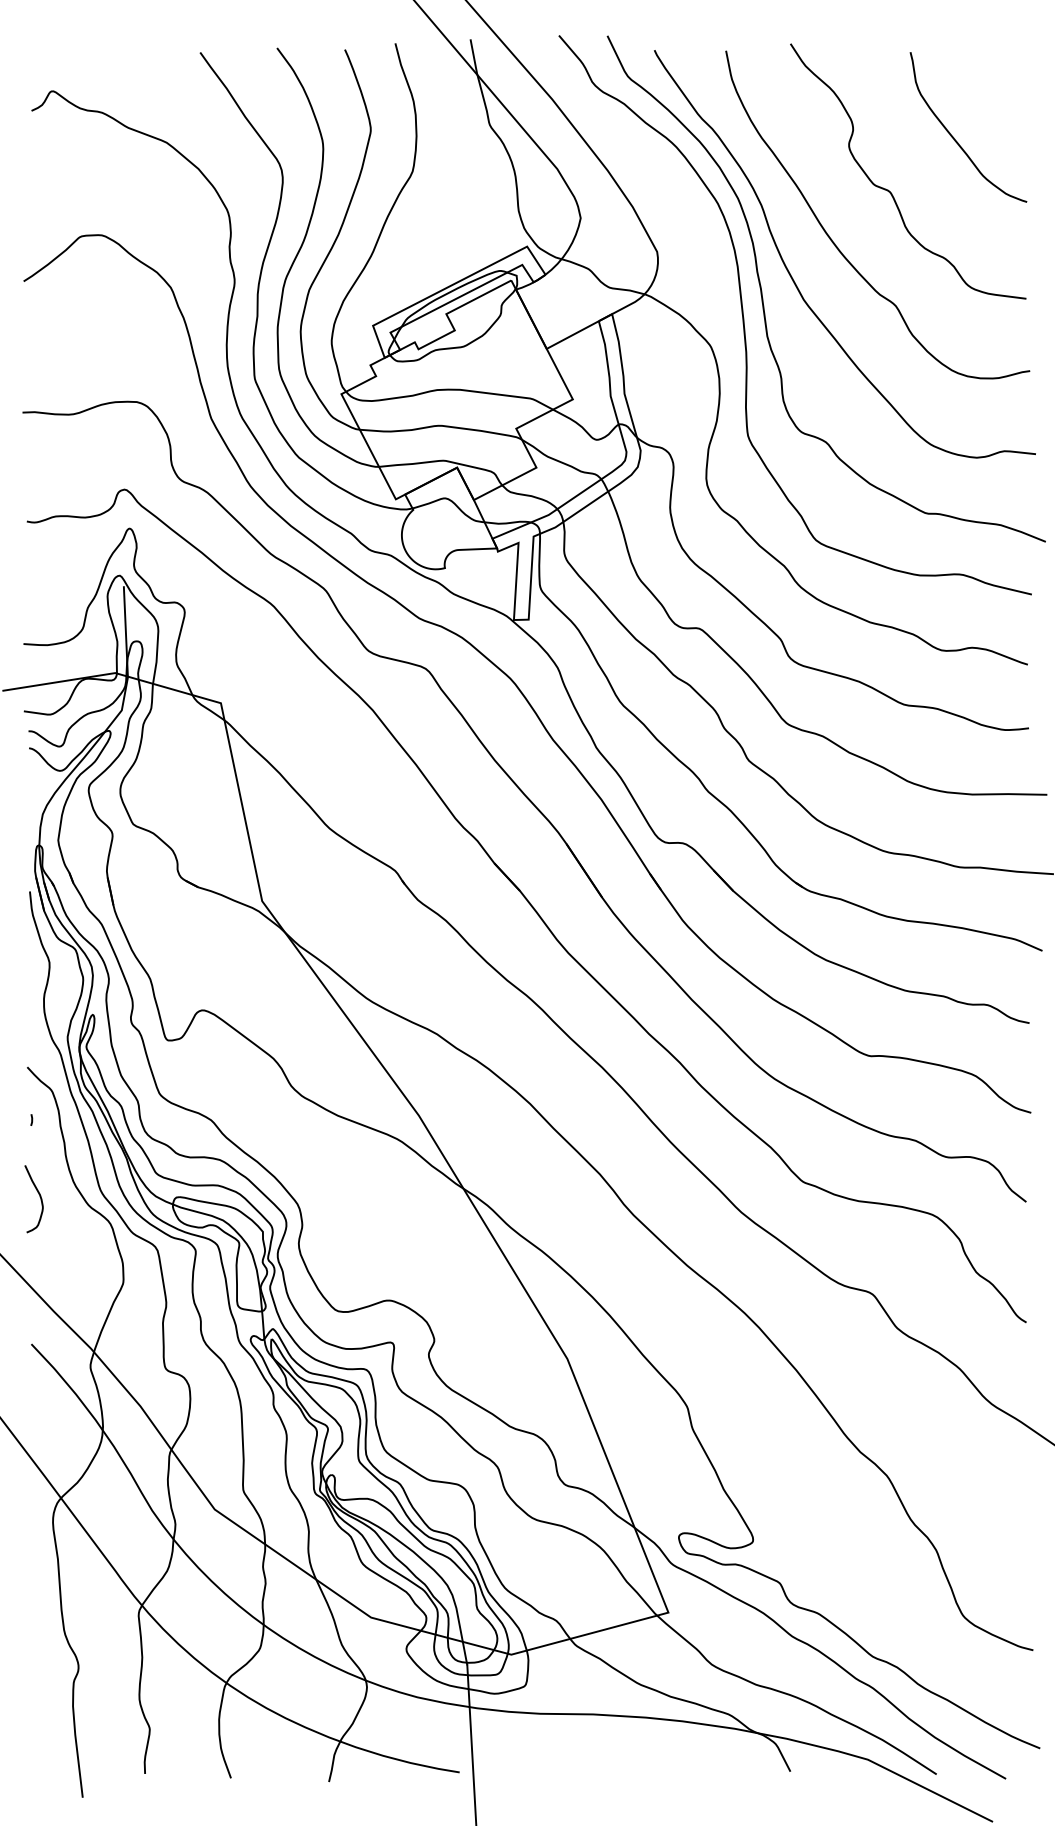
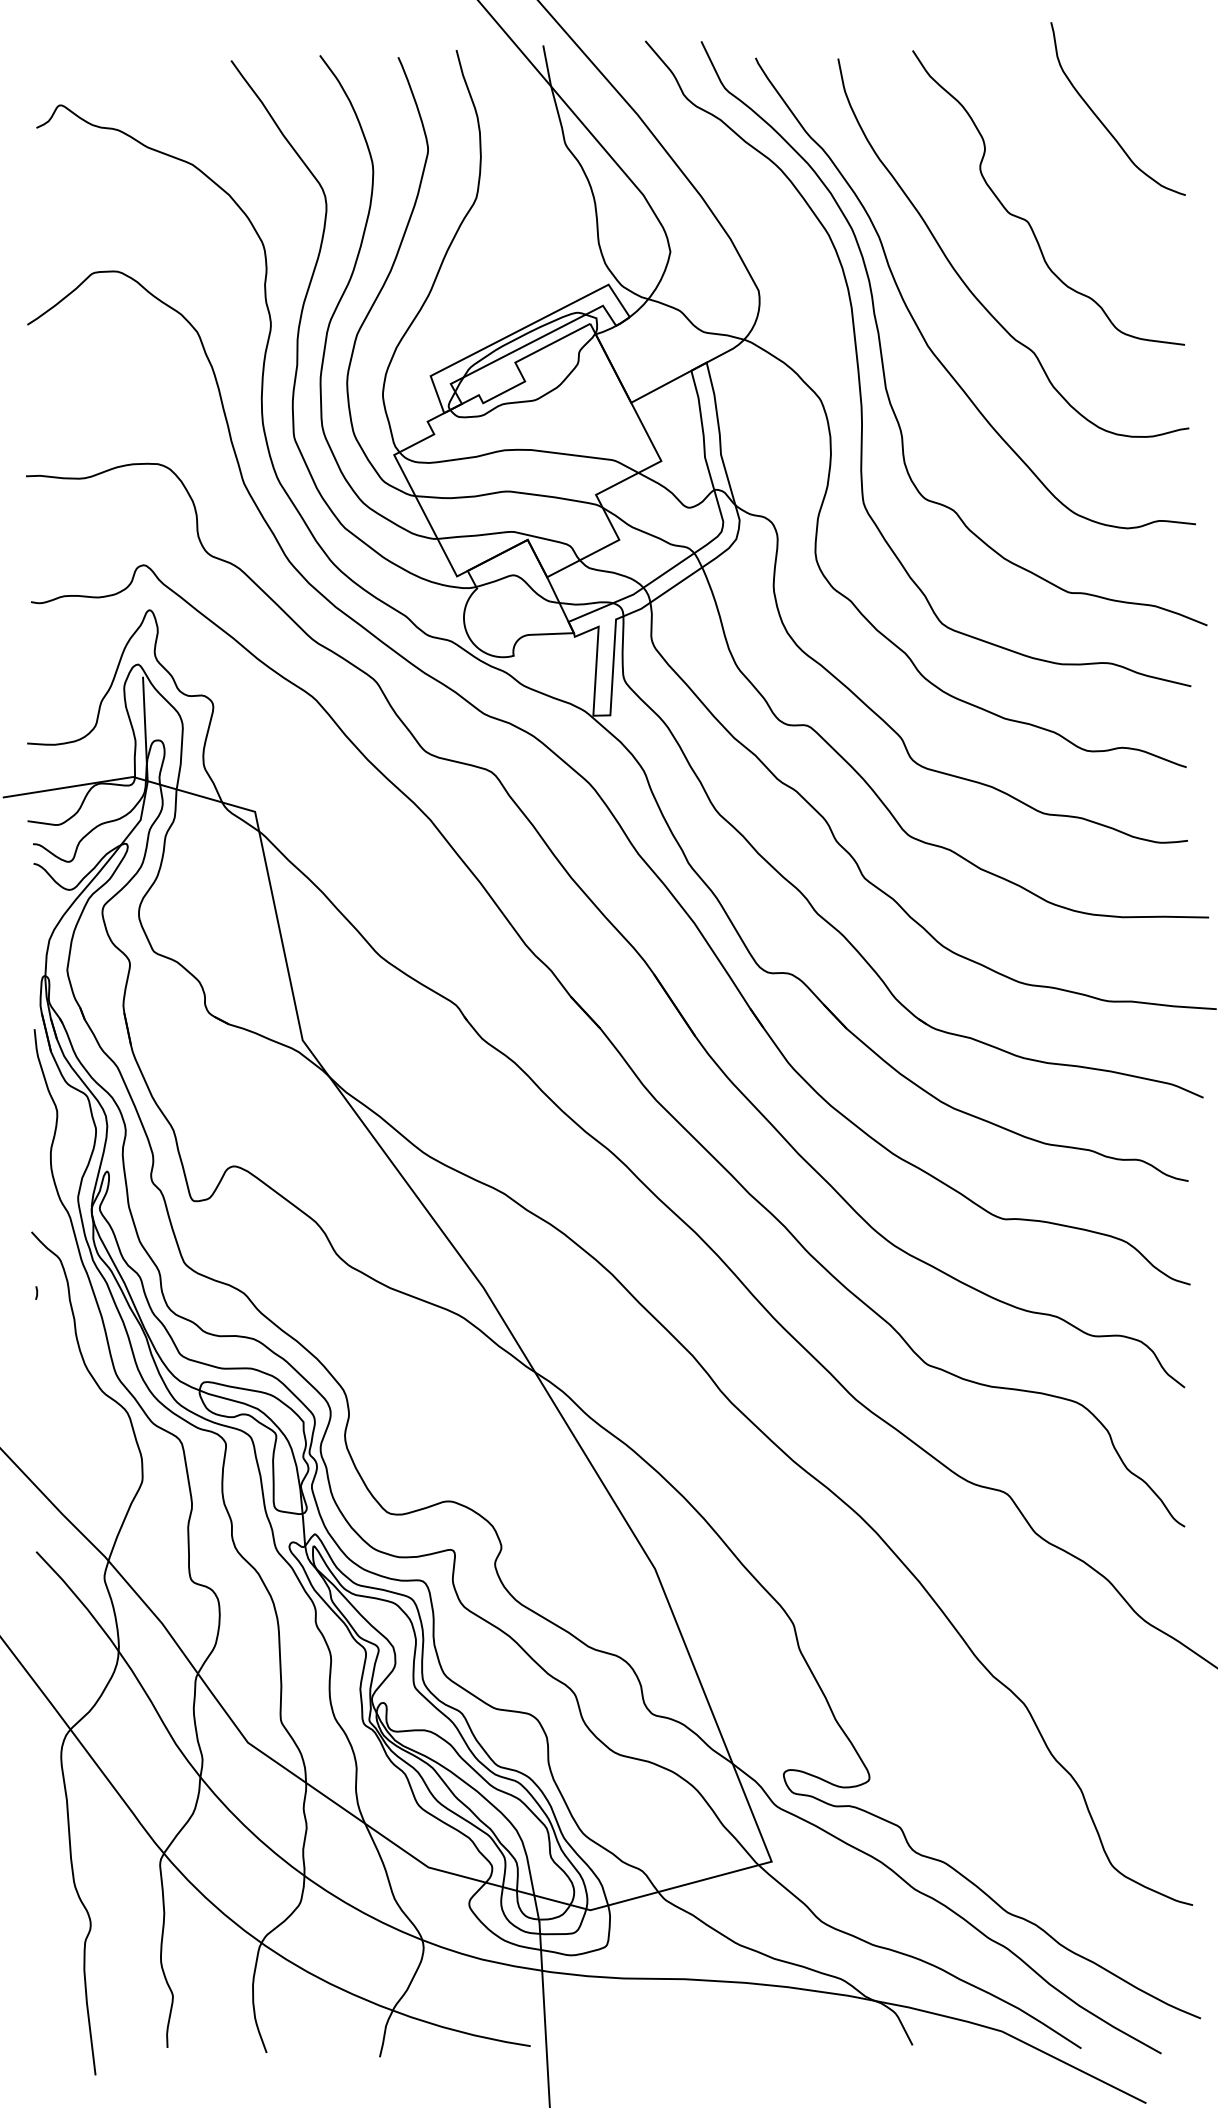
curve: (954, 137) -> (1101, 120), moved
curve: (39, 1196) -> (45, 1381), removed

